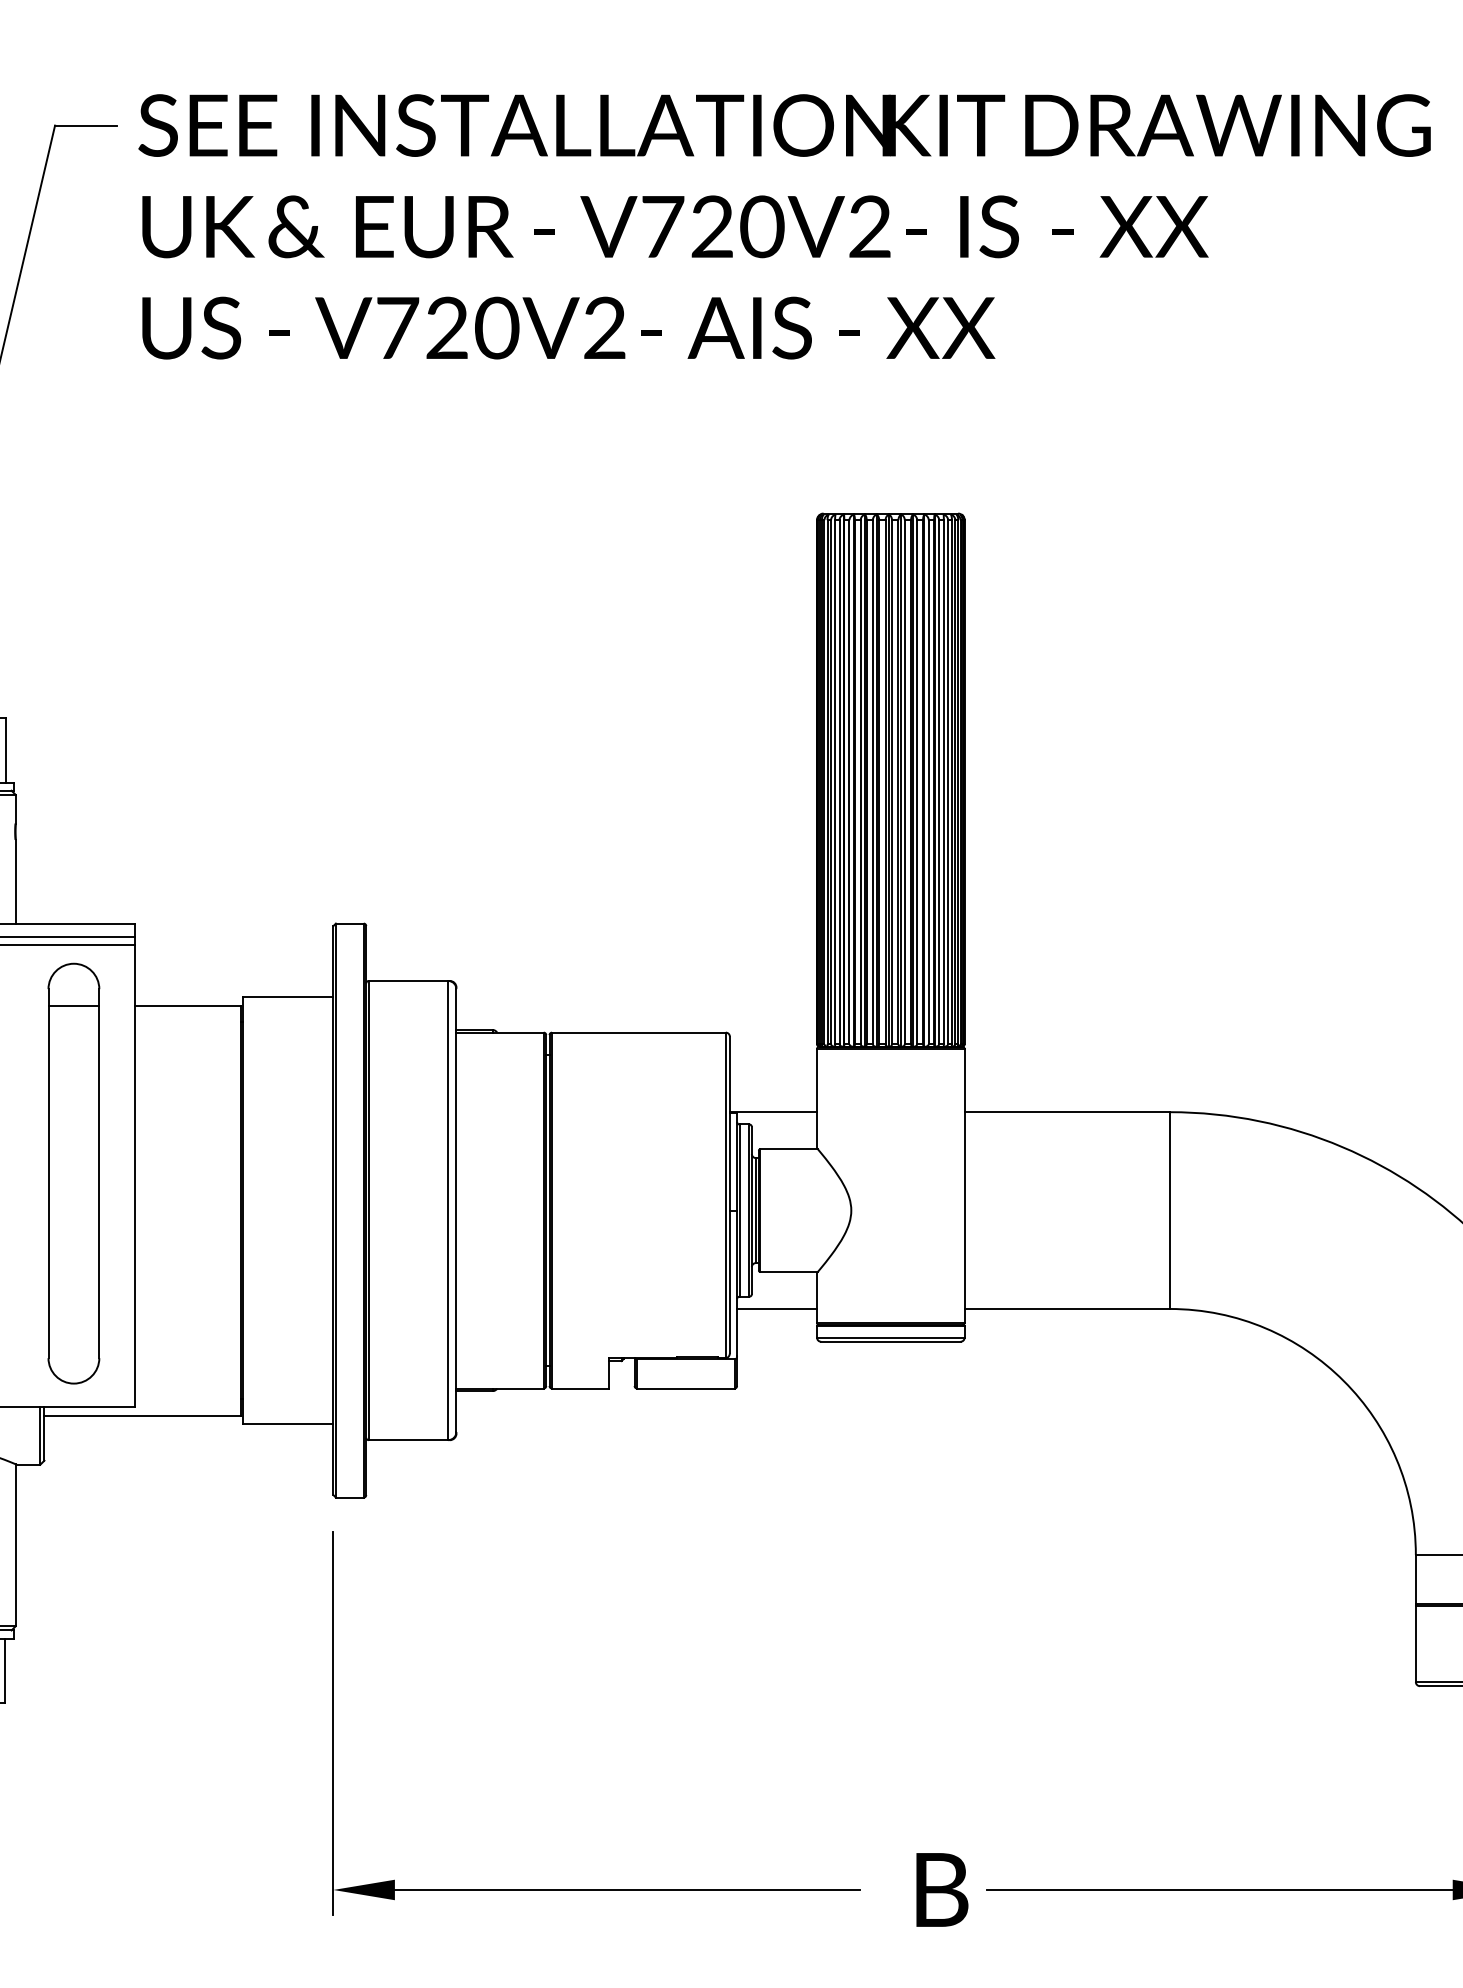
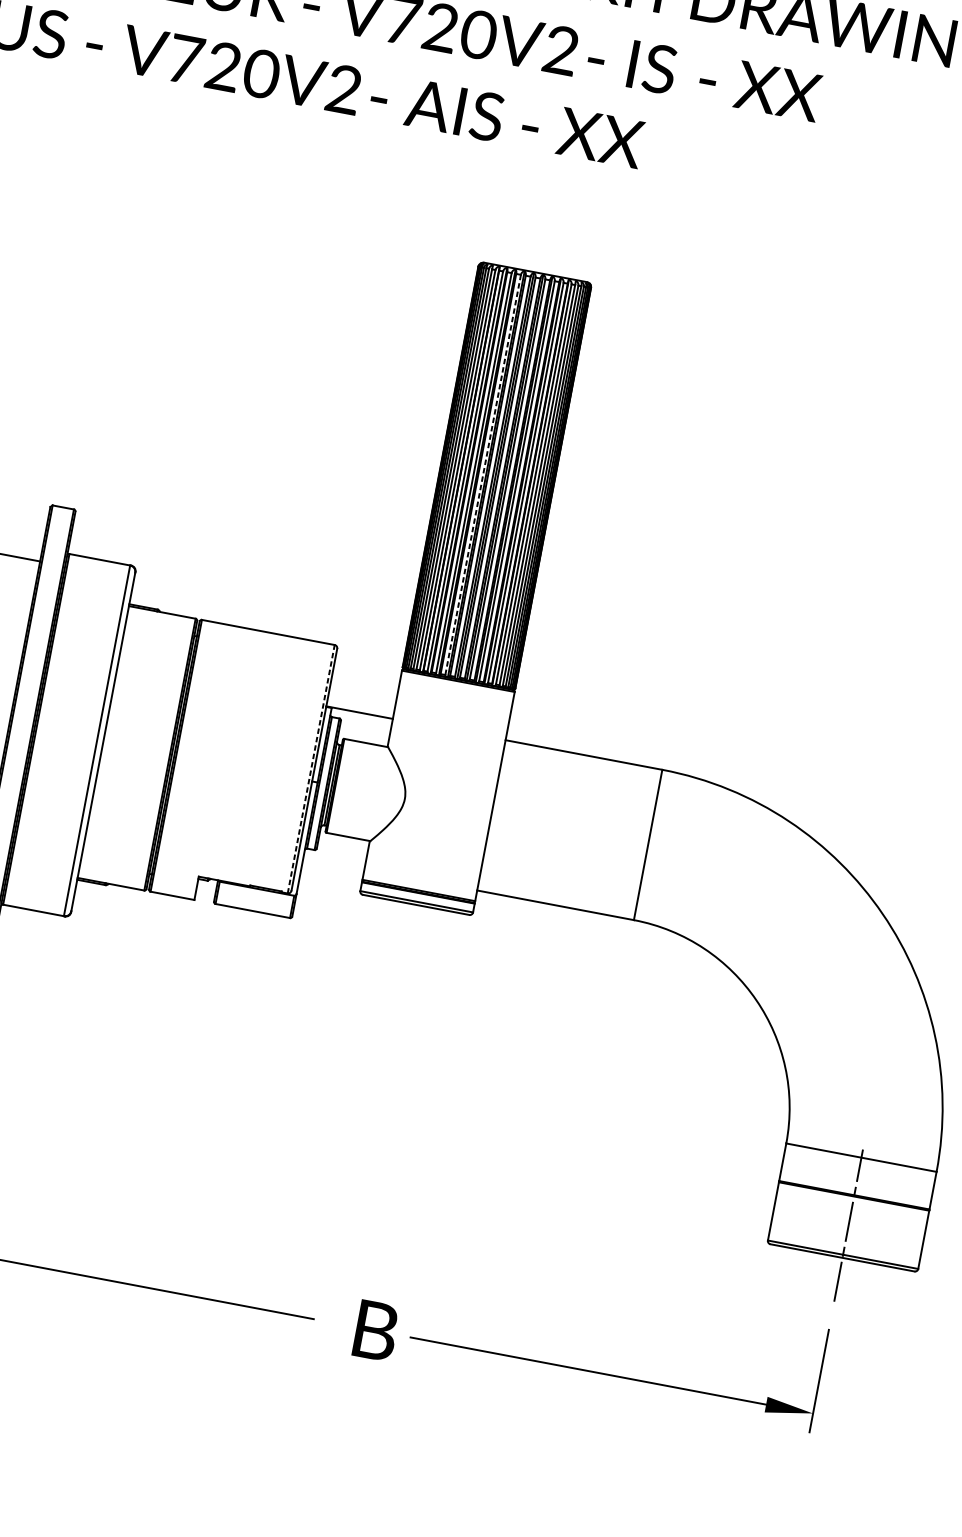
line: (872, 782) -> (482, 475), solid -> dashed
line: (725, 1195) -> (310, 769), solid -> dashed
line: (777, 1308) -> (334, 863), removed

